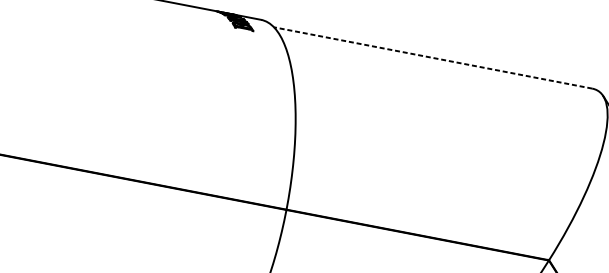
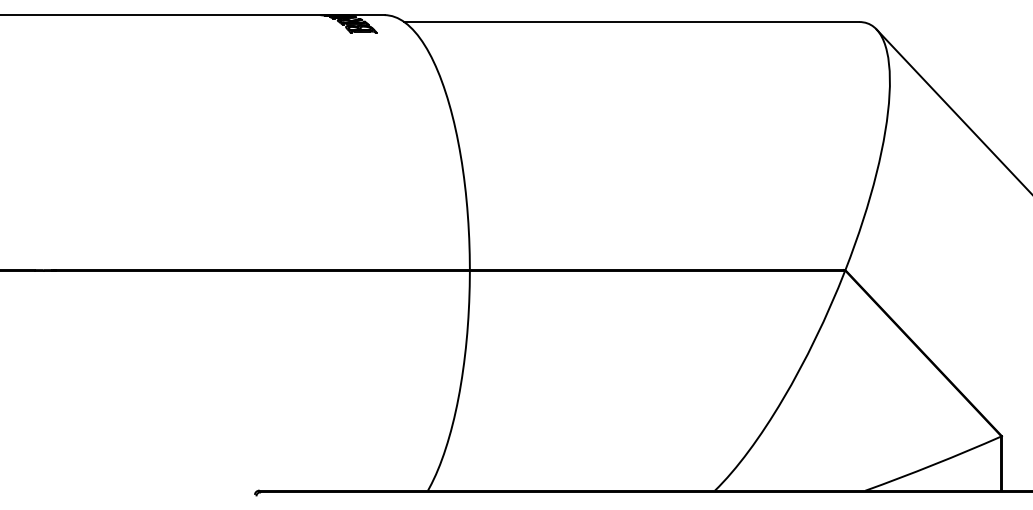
line: (432, 58) -> (631, 22), dashed -> solid

